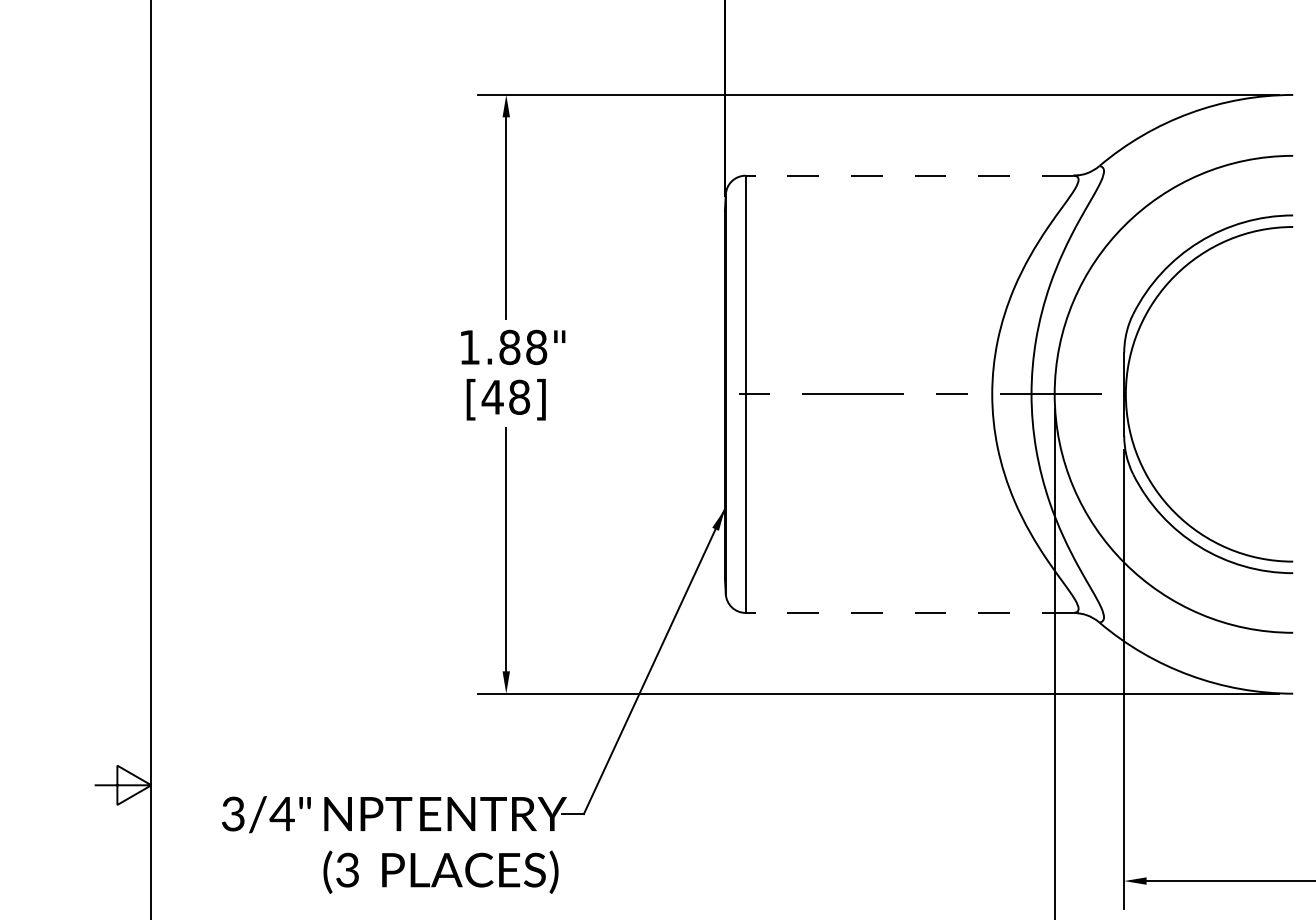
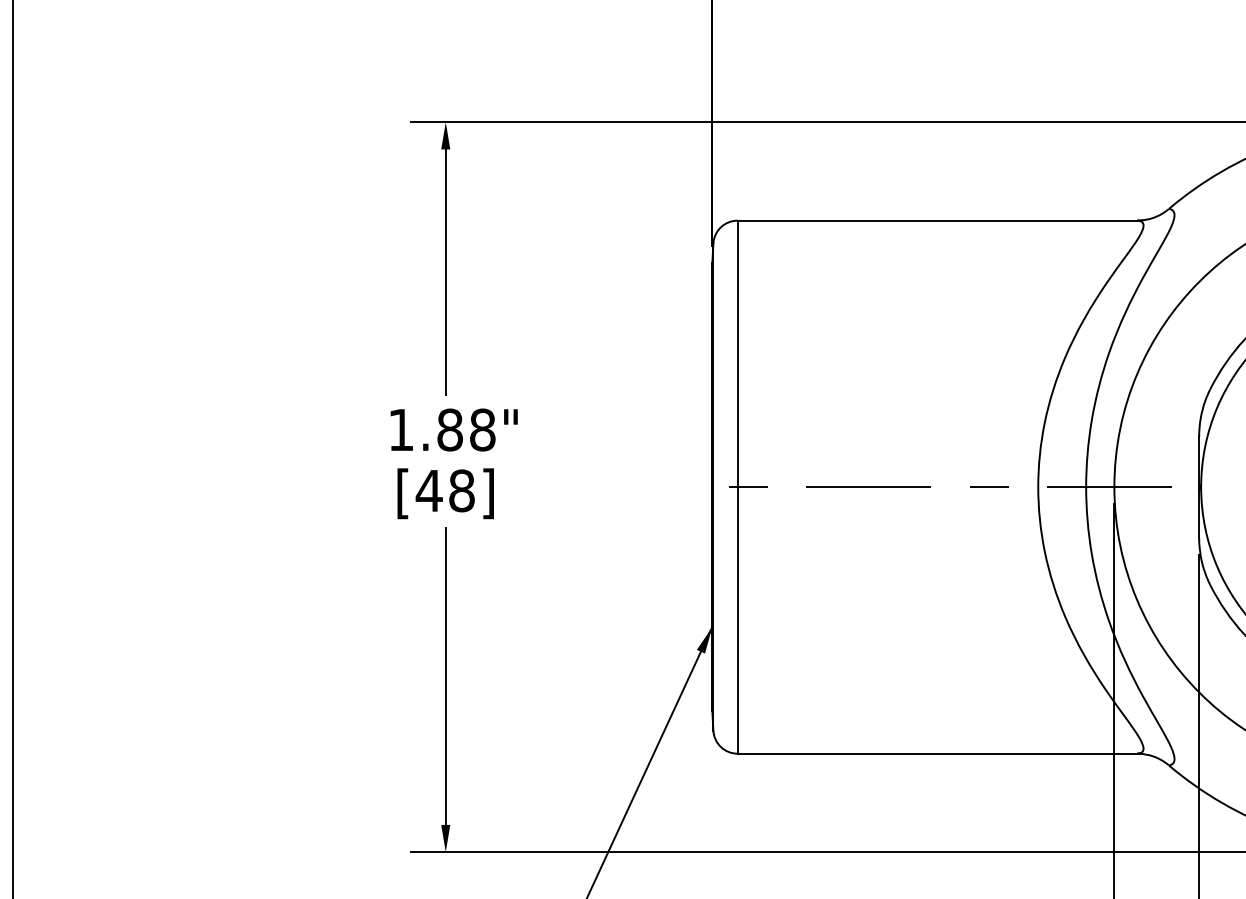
line: (909, 175) -> (937, 220), dashed -> solid
line: (909, 612) -> (937, 753), dashed -> solid

